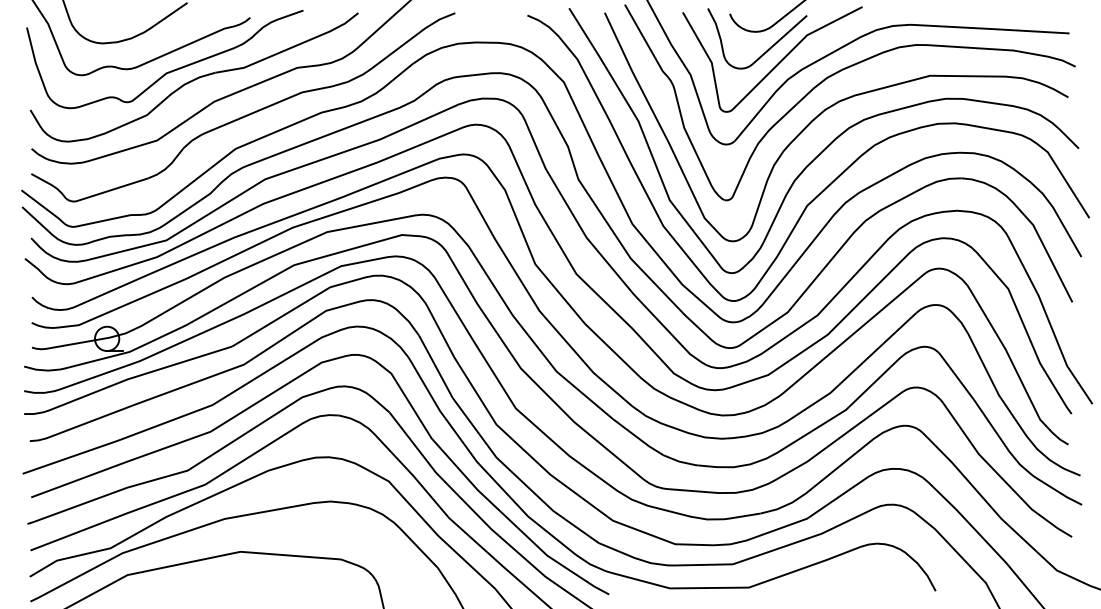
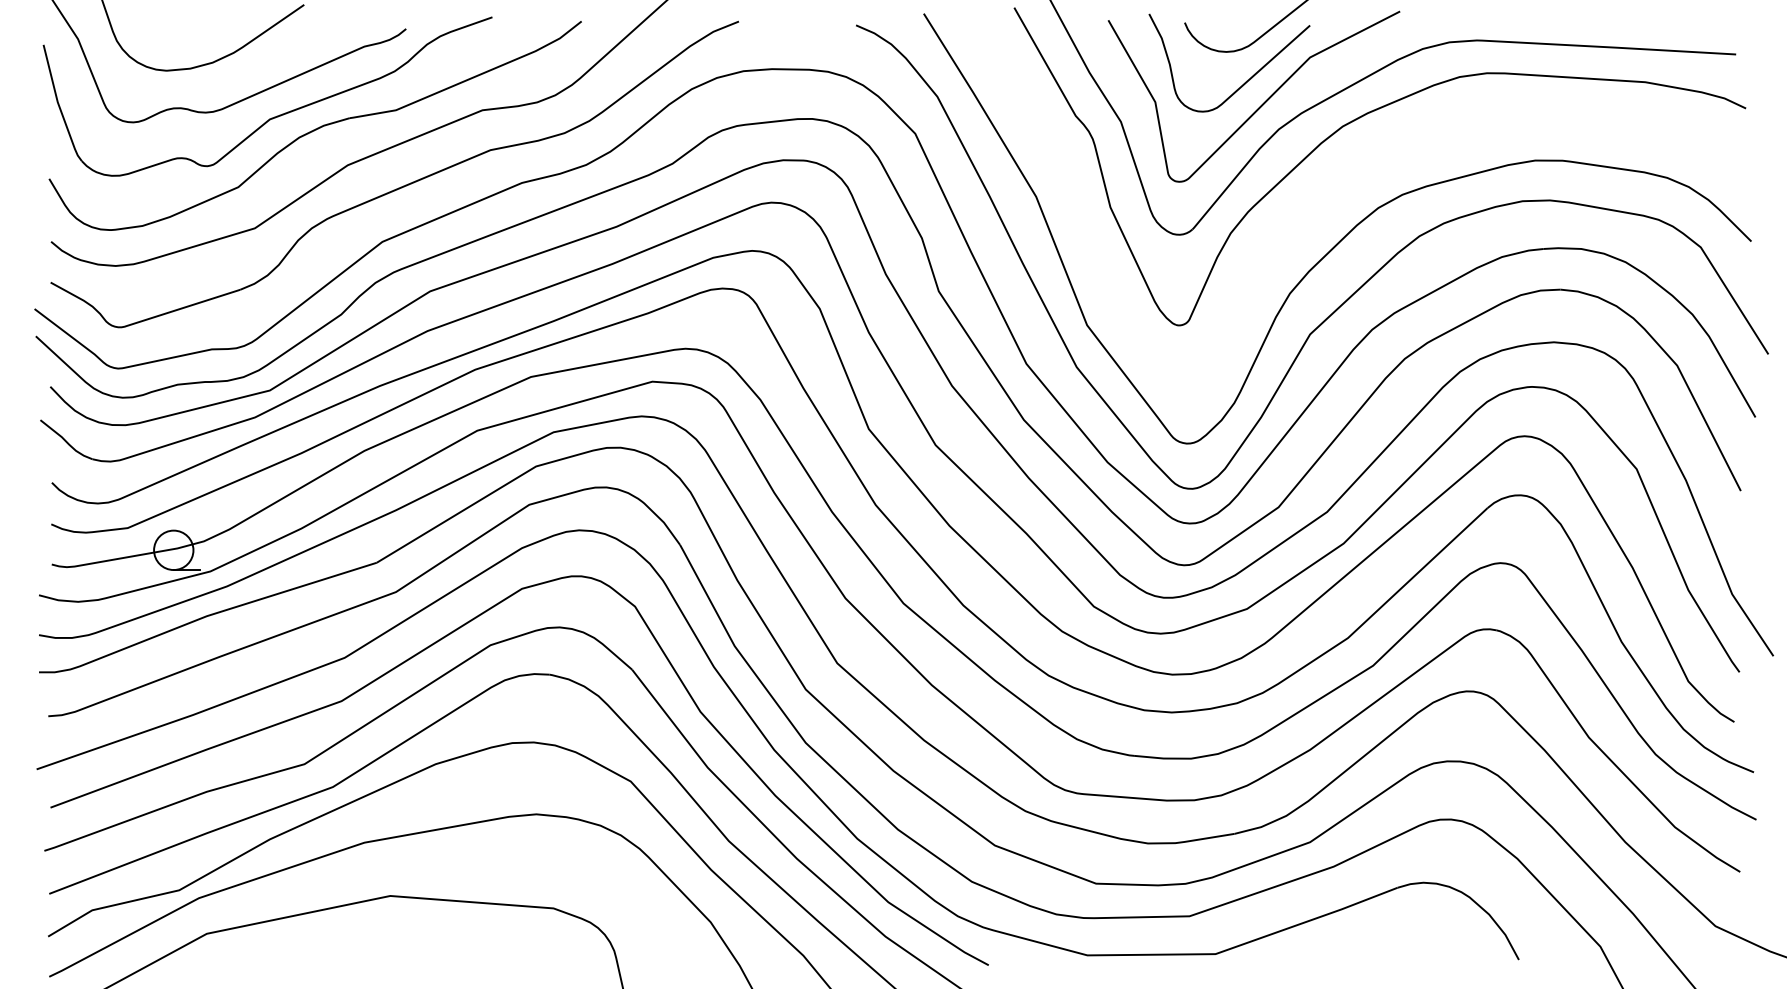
curve: (826, 110) -> (1341, 179), removed

